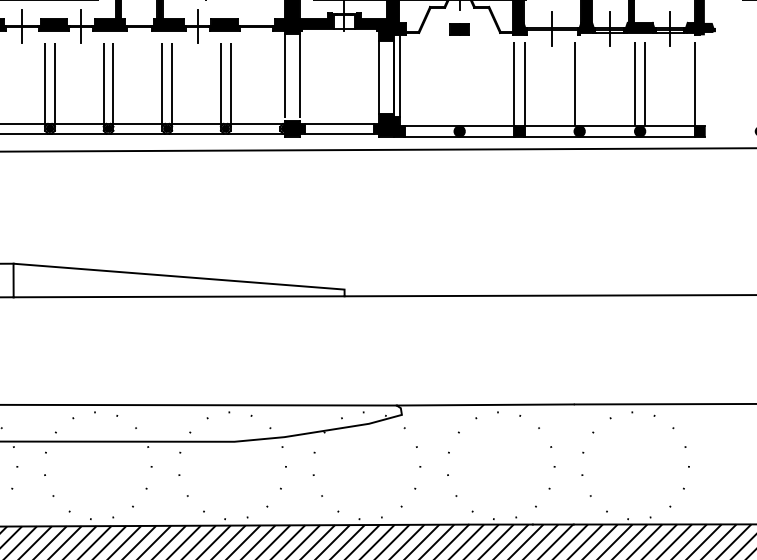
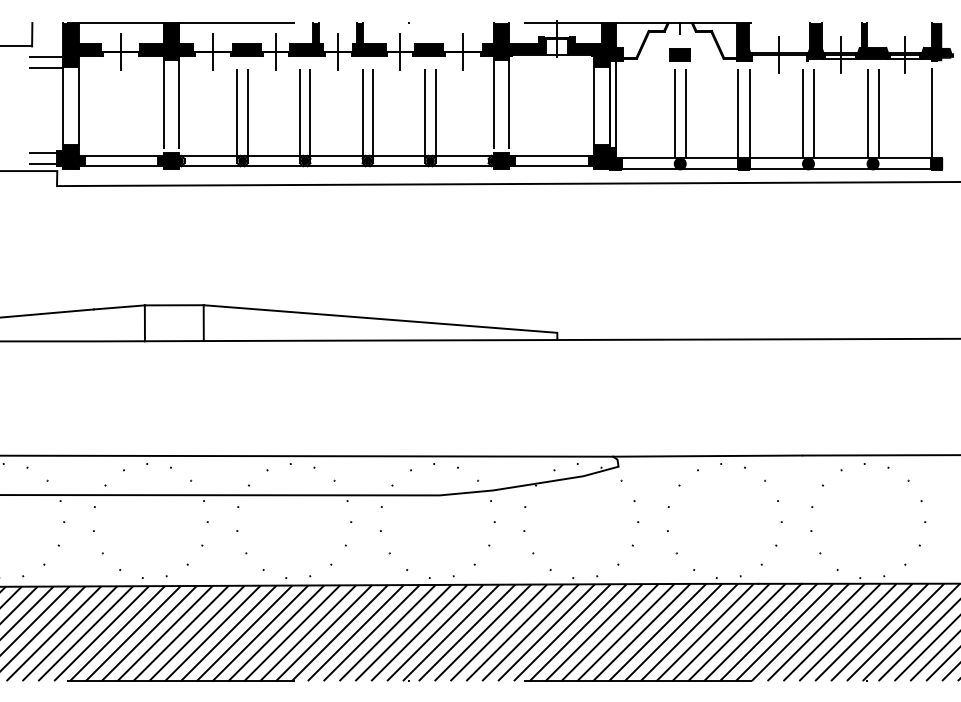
line: (139, 26) -> (338, 51), added
line: (256, 26) -> (463, 51), added
line: (585, 79) -> (814, 108), added
line: (454, 80) -> (674, 109), added
line: (464, 80) -> (685, 109), added

